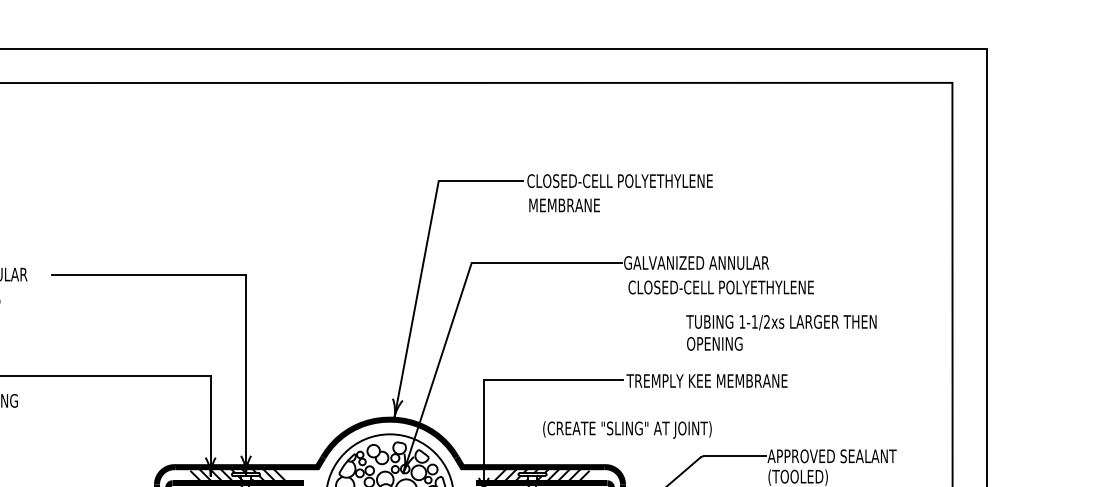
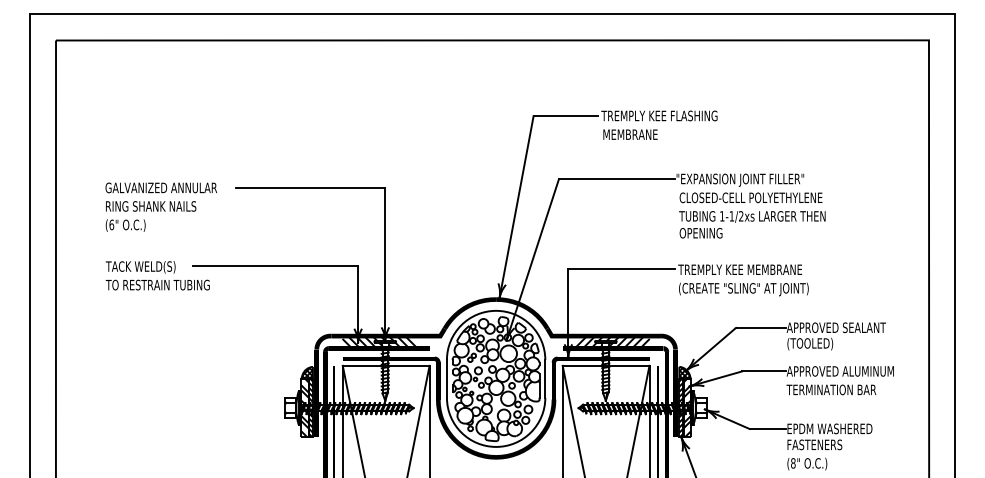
text: (619, 180) -> (672, 115), CLOSED-CELL POLYETHYLENE -> TREMPLY KEE FLASHING
text: (707, 263) -> (740, 179), GALVANIZED ANNULAR -> "EXPANSION JOINT FILLER"
text: (781, 332) -> (752, 224), moved
text: (626, 429) -> (743, 289), moved

